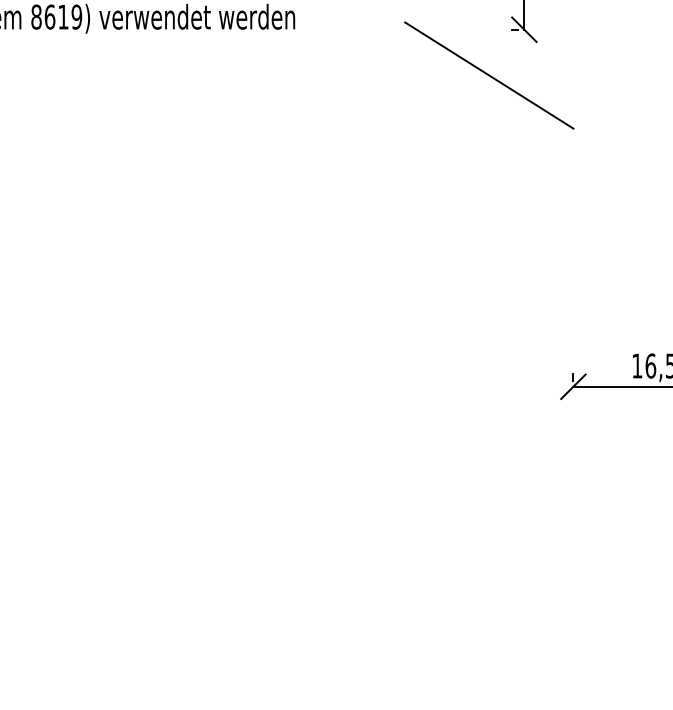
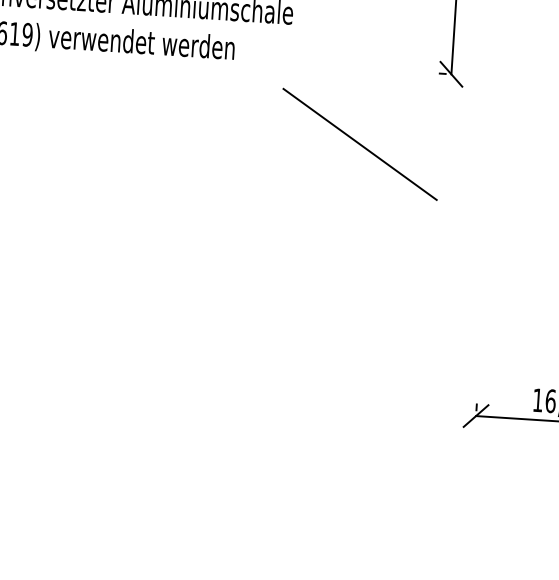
line: (489, 75) -> (360, 144), moved

